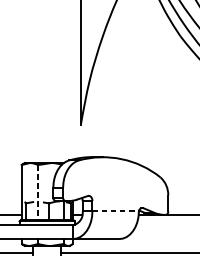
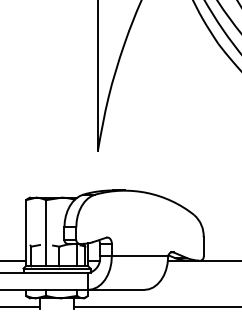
line: (38, 192) -> (46, 233), dashed -> solid
line: (116, 211) -> (140, 256), dashed -> solid

